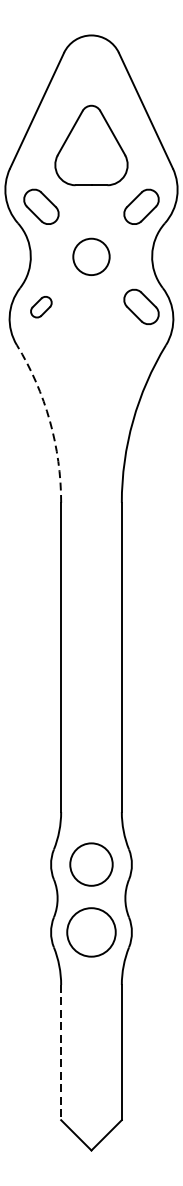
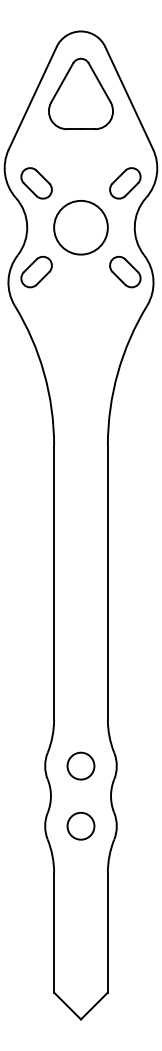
part: (90, 144) -> (80, 93), moved
circle: (90, 256) -> (80, 227), size x1.67
part: (41, 307) -> (36, 272), size x1.67
arc: (50, 421) -> (44, 373), dashed -> solid
circle: (90, 863) -> (80, 765), size x0.71
circle: (90, 931) -> (80, 825), size x0.62
line: (61, 1052) -> (54, 932), dashed -> solid

